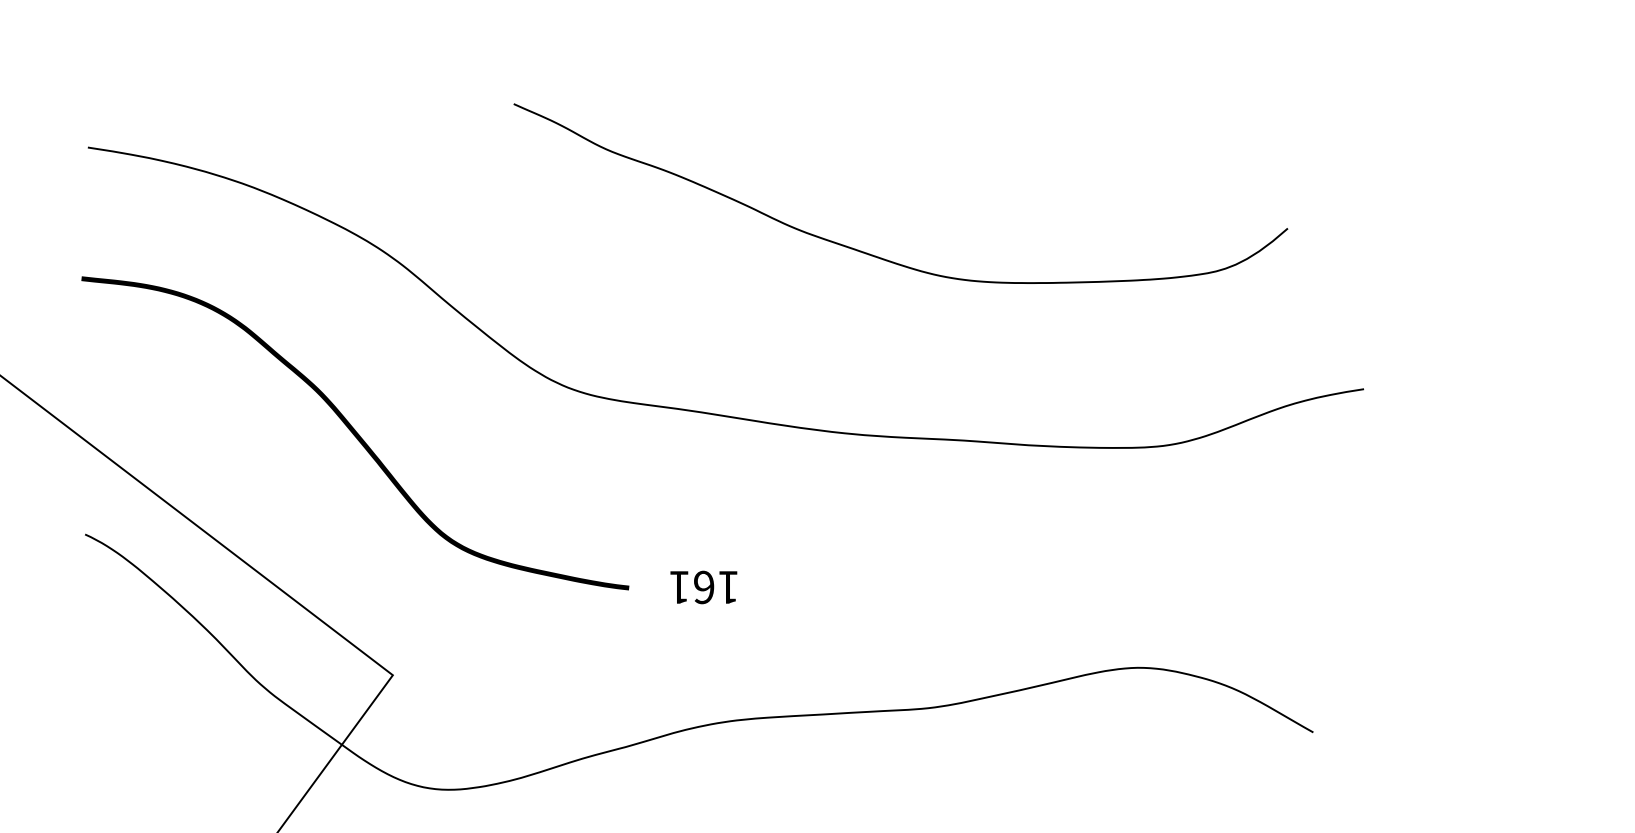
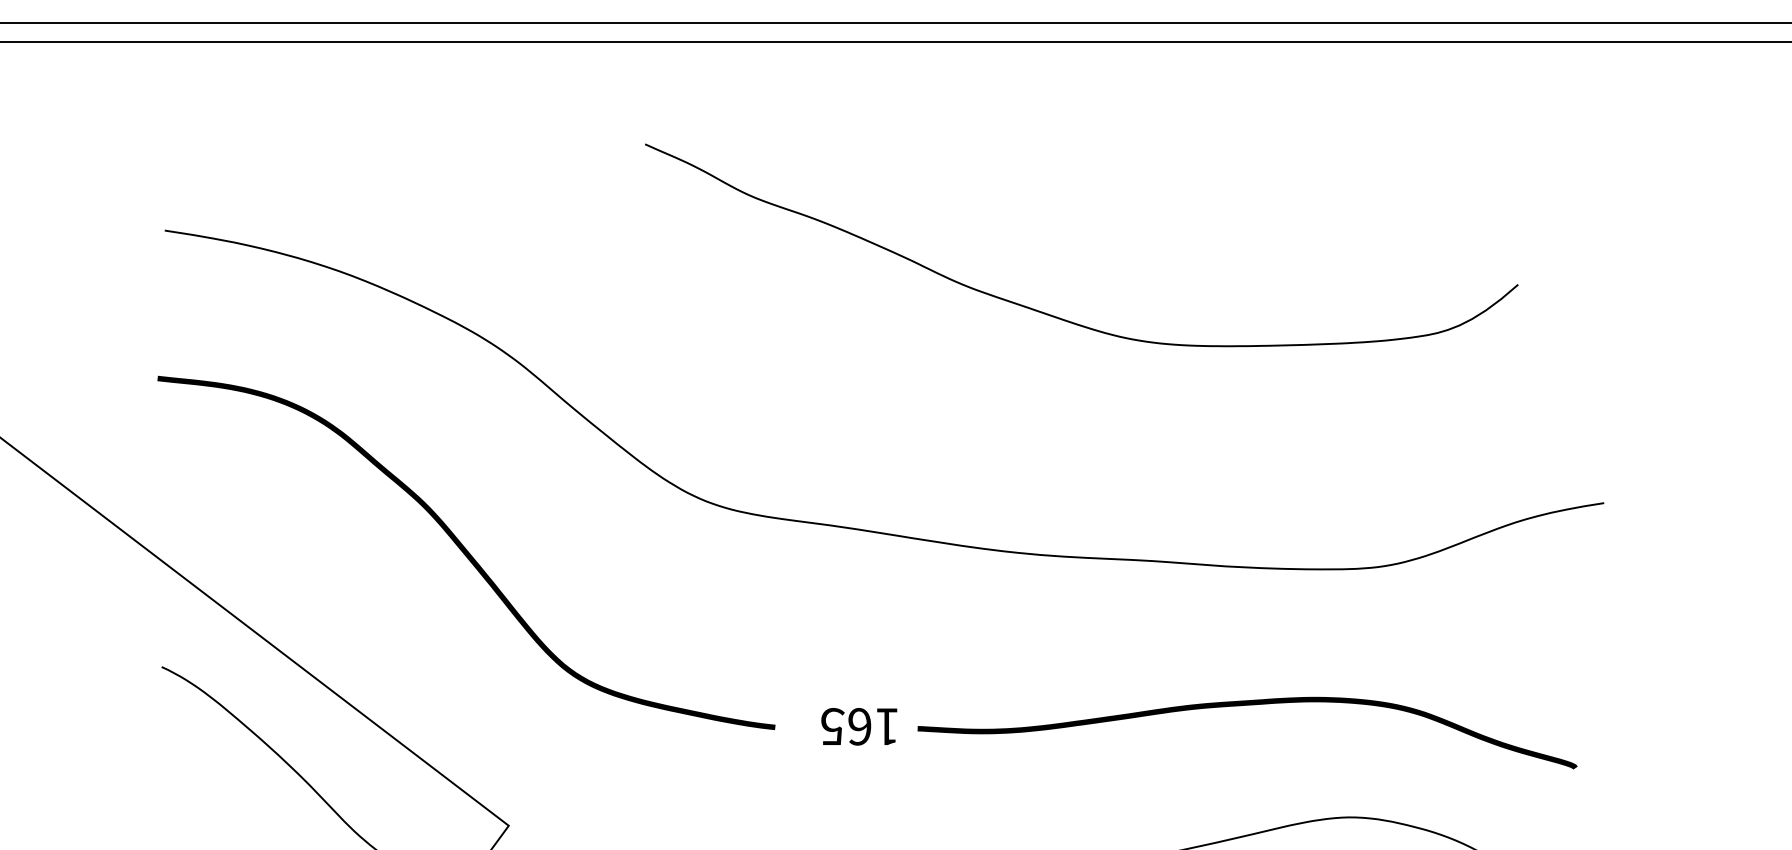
curve: (878, 256) -> (1056, 316), moved
curve: (1042, 569) -> (1241, 706), added
text: (680, 586) -> (833, 725), 161 -> 165

